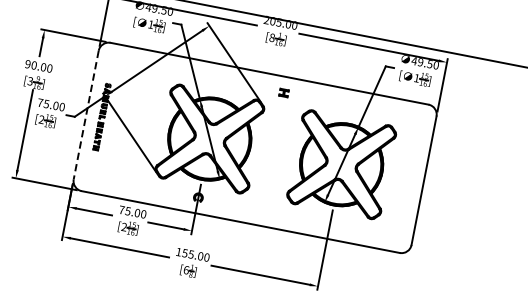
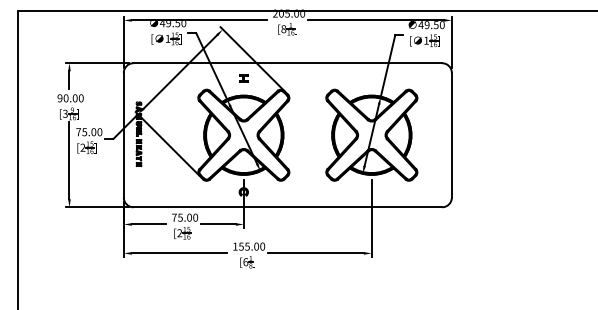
part: (283, 92) -> (243, 78), moved
line: (85, 115) -> (123, 135), dashed -> solid

